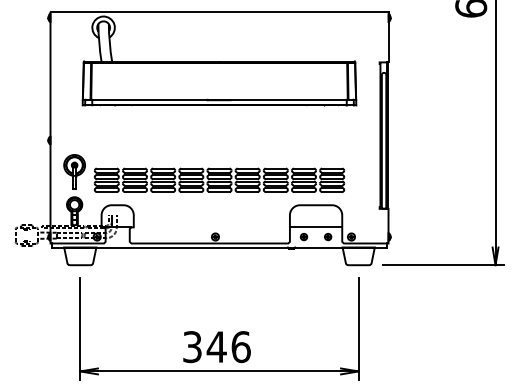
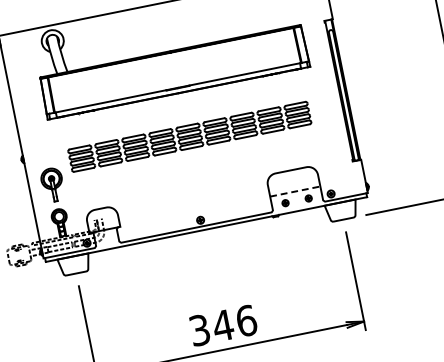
part: (219, 179) -> (189, 136), moved
line: (316, 227) -> (295, 191), solid -> dashed

